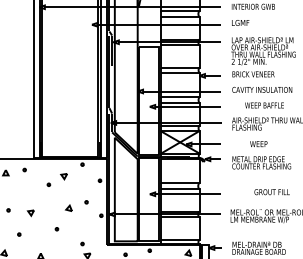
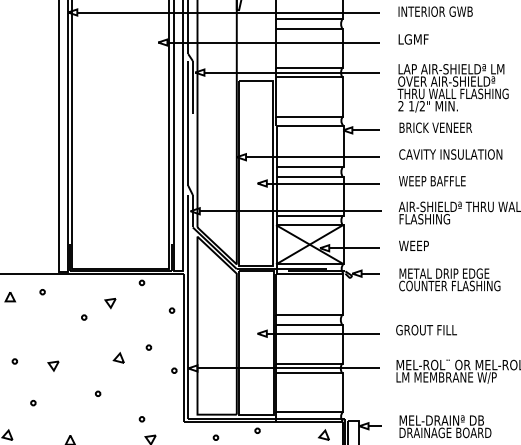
text: (264, 105) -> (432, 181), moved
text: (258, 144) -> (413, 246), moved
text: (271, 192) -> (425, 330), moved

